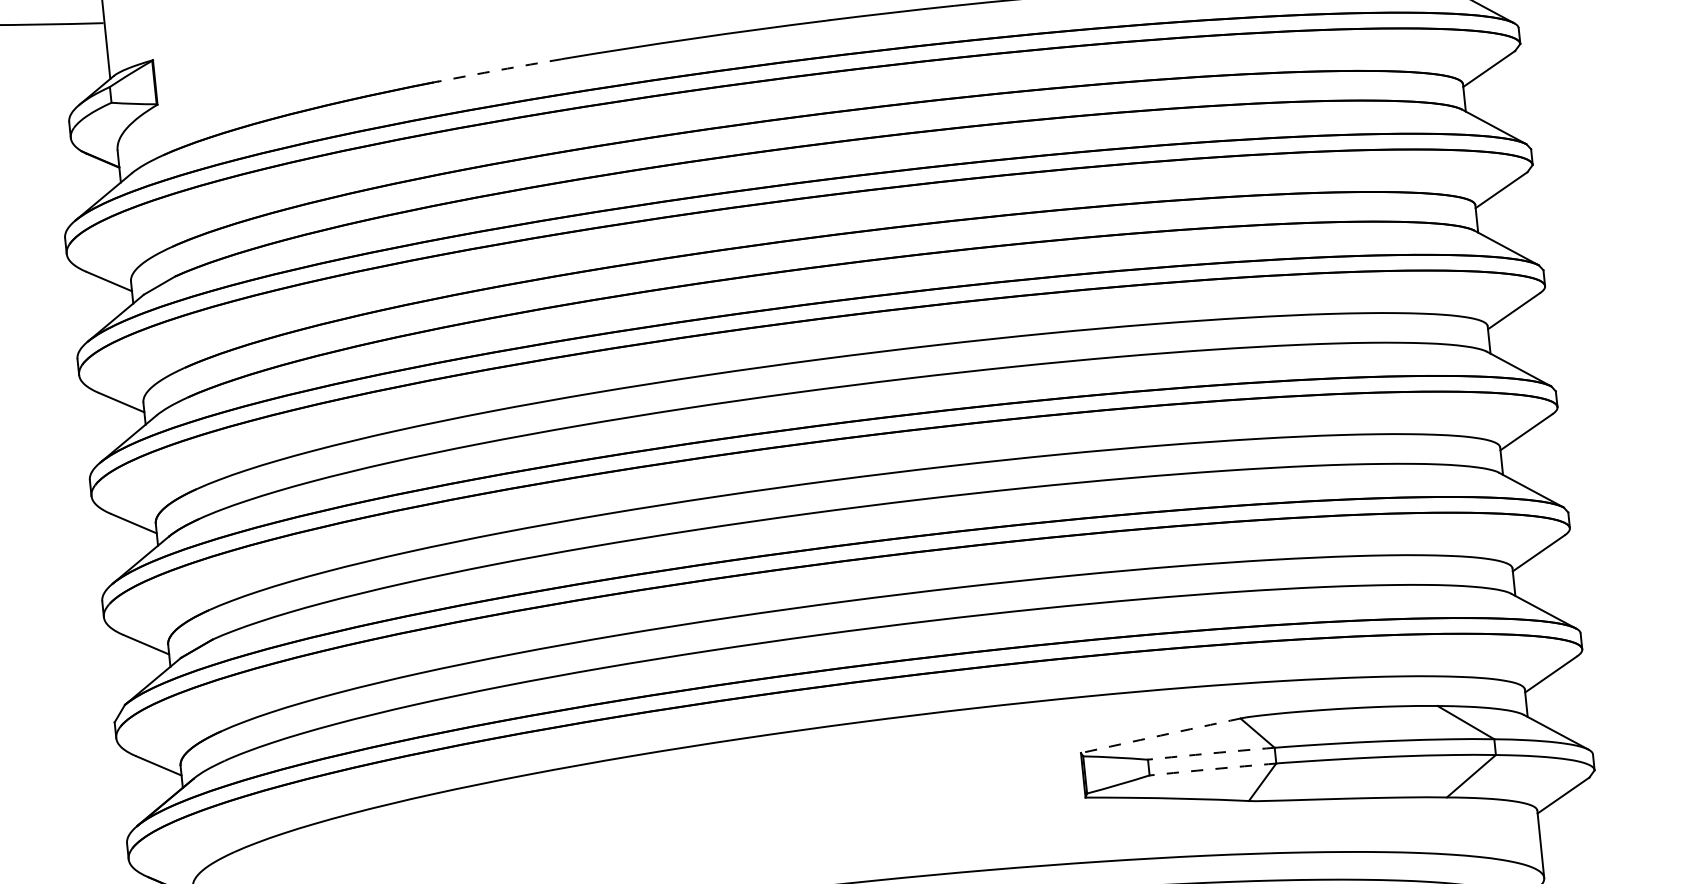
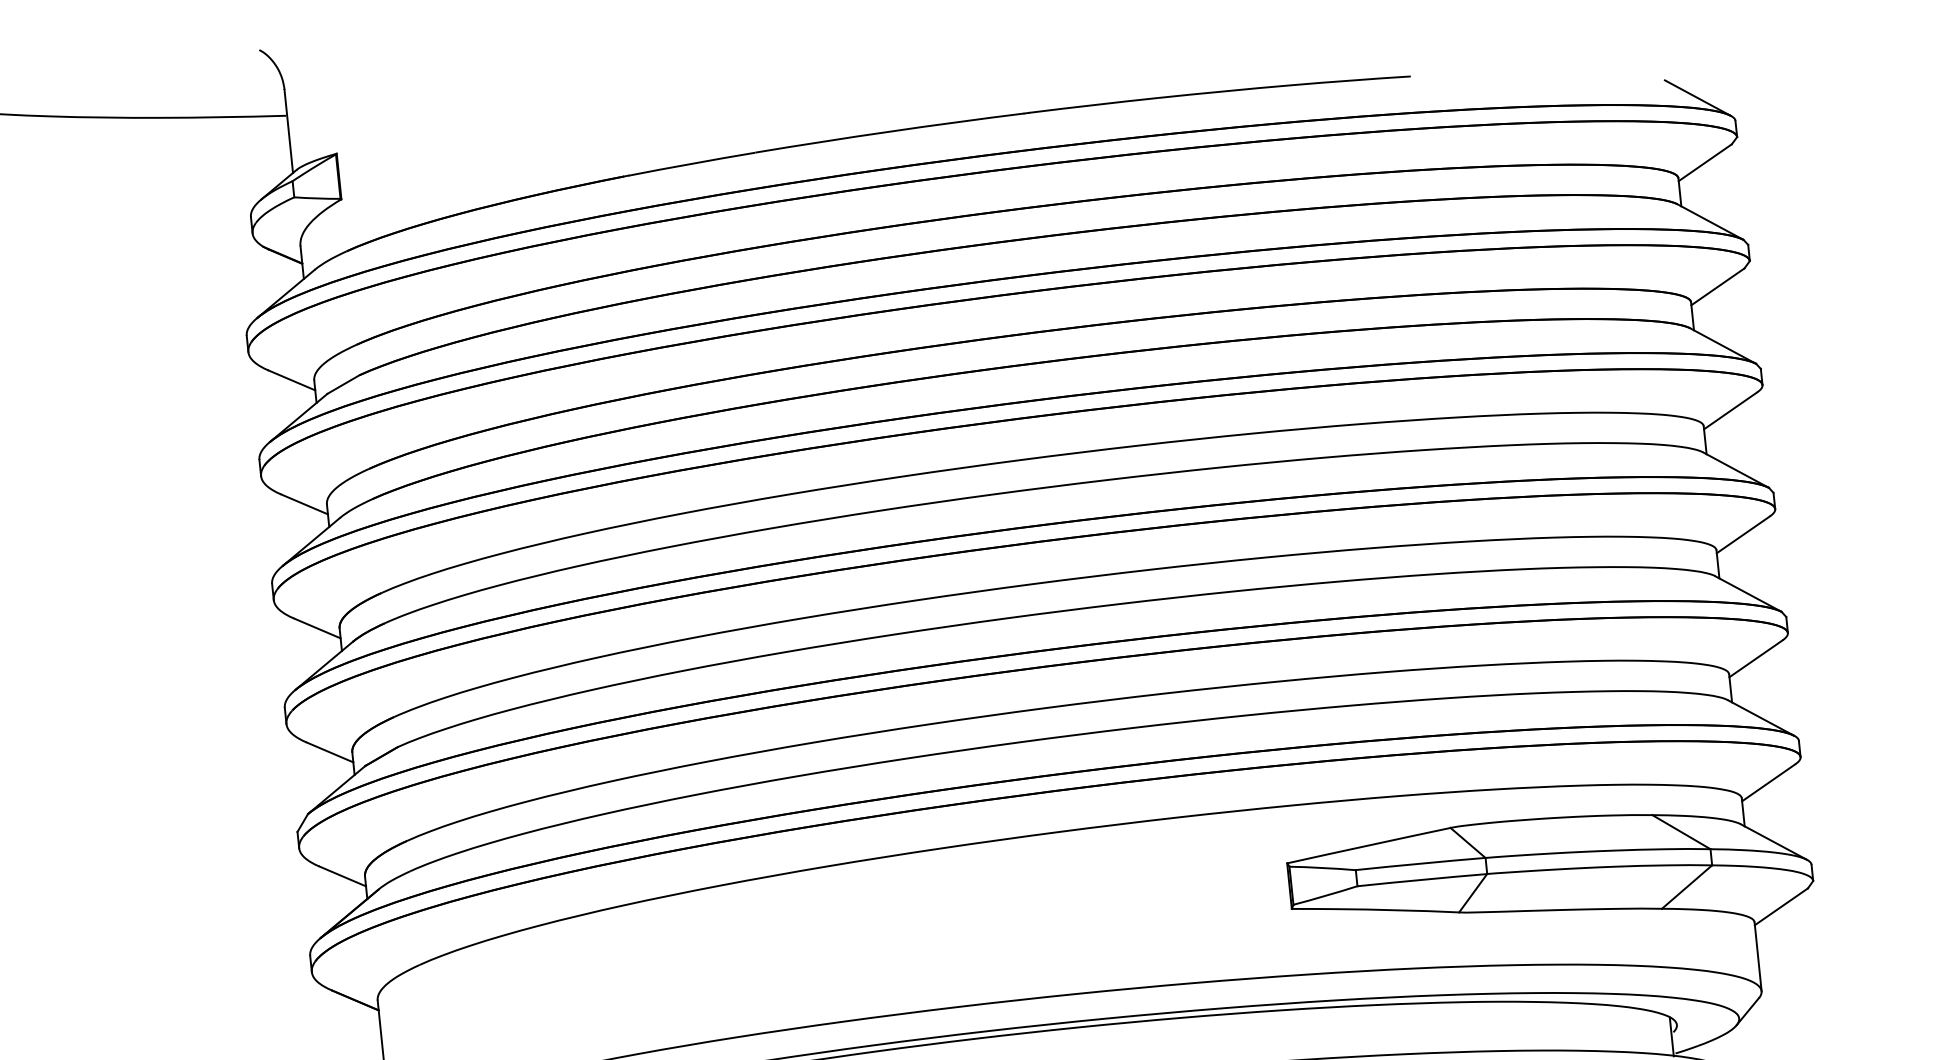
arc: (499, 69) -> (691, 163), dashed -> solid
arc: (1160, 735) -> (1368, 845), dashed -> solid
arc: (1211, 753) -> (1420, 863), dashed -> solid
arc: (1213, 768) -> (1422, 879), dashed -> solid

